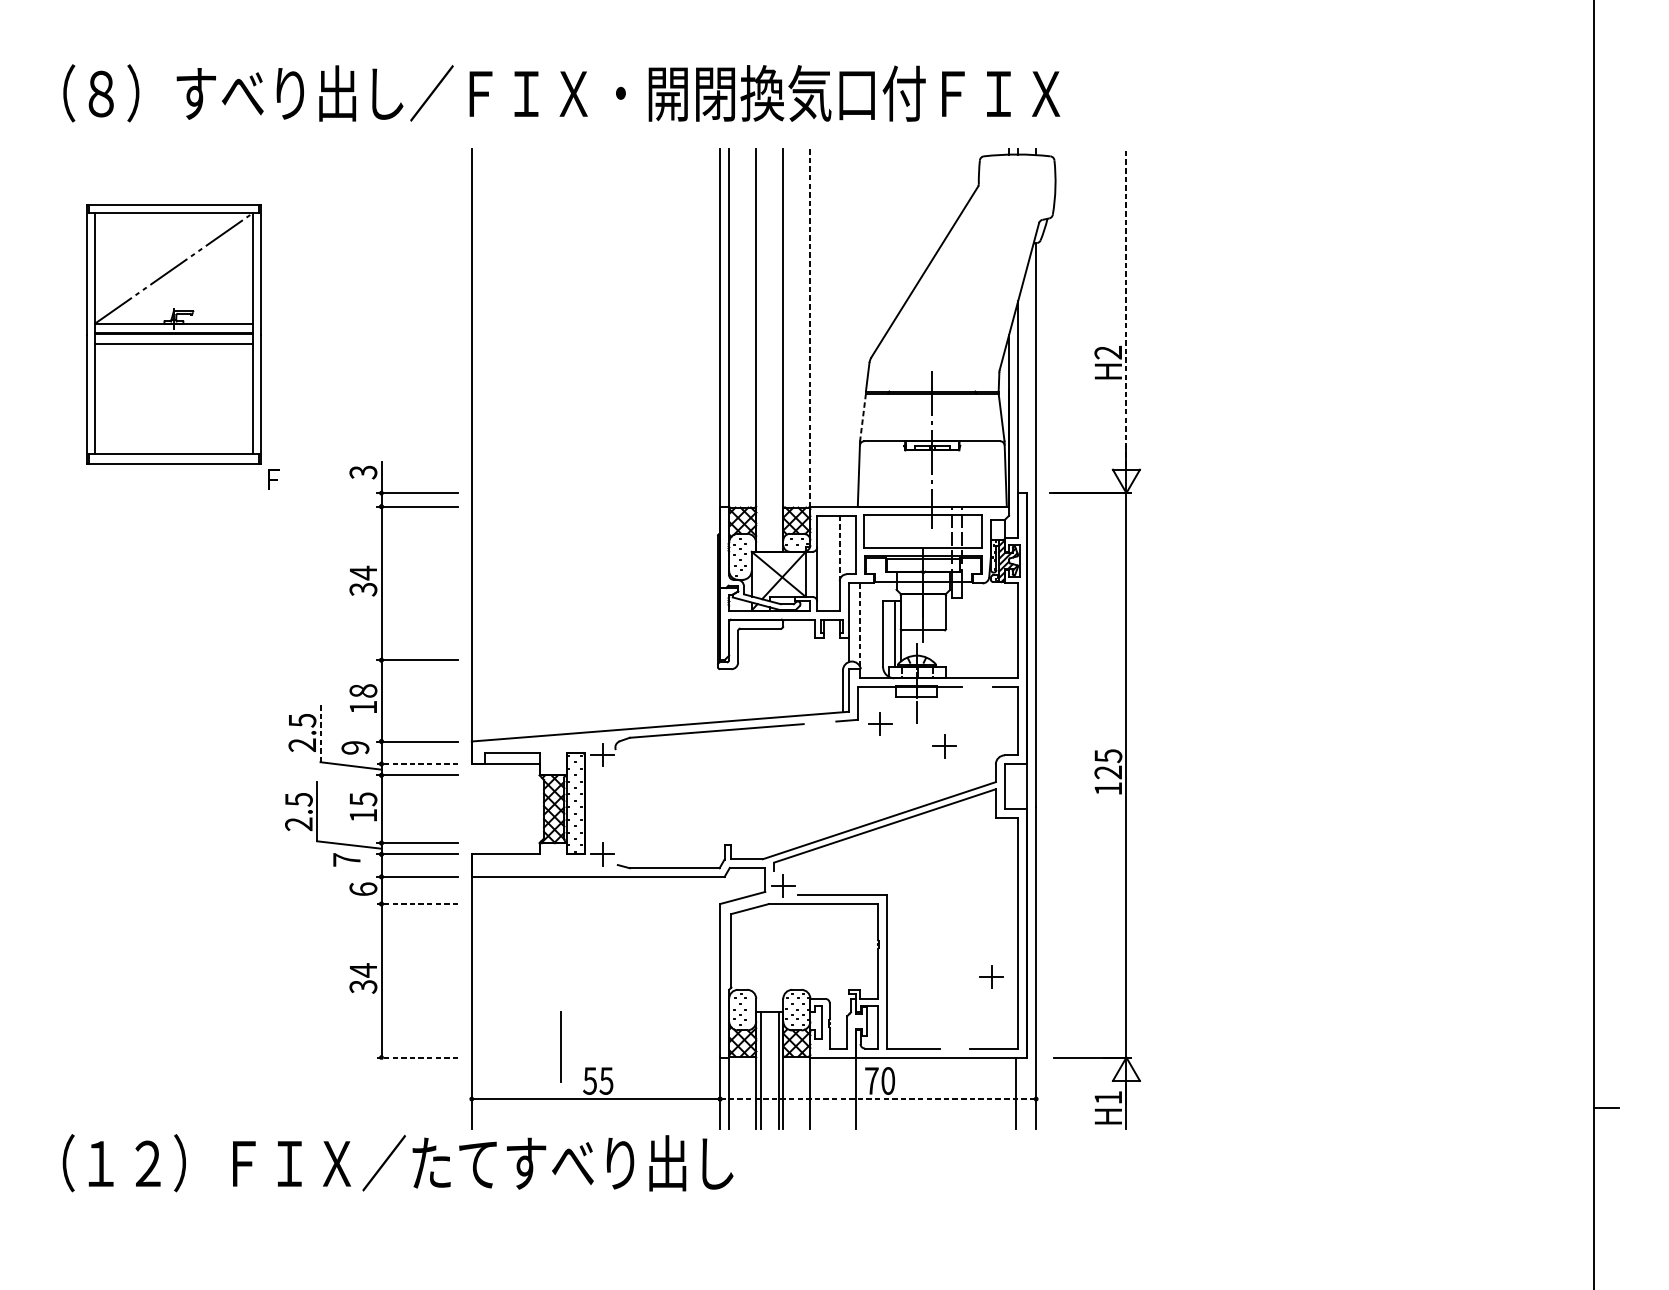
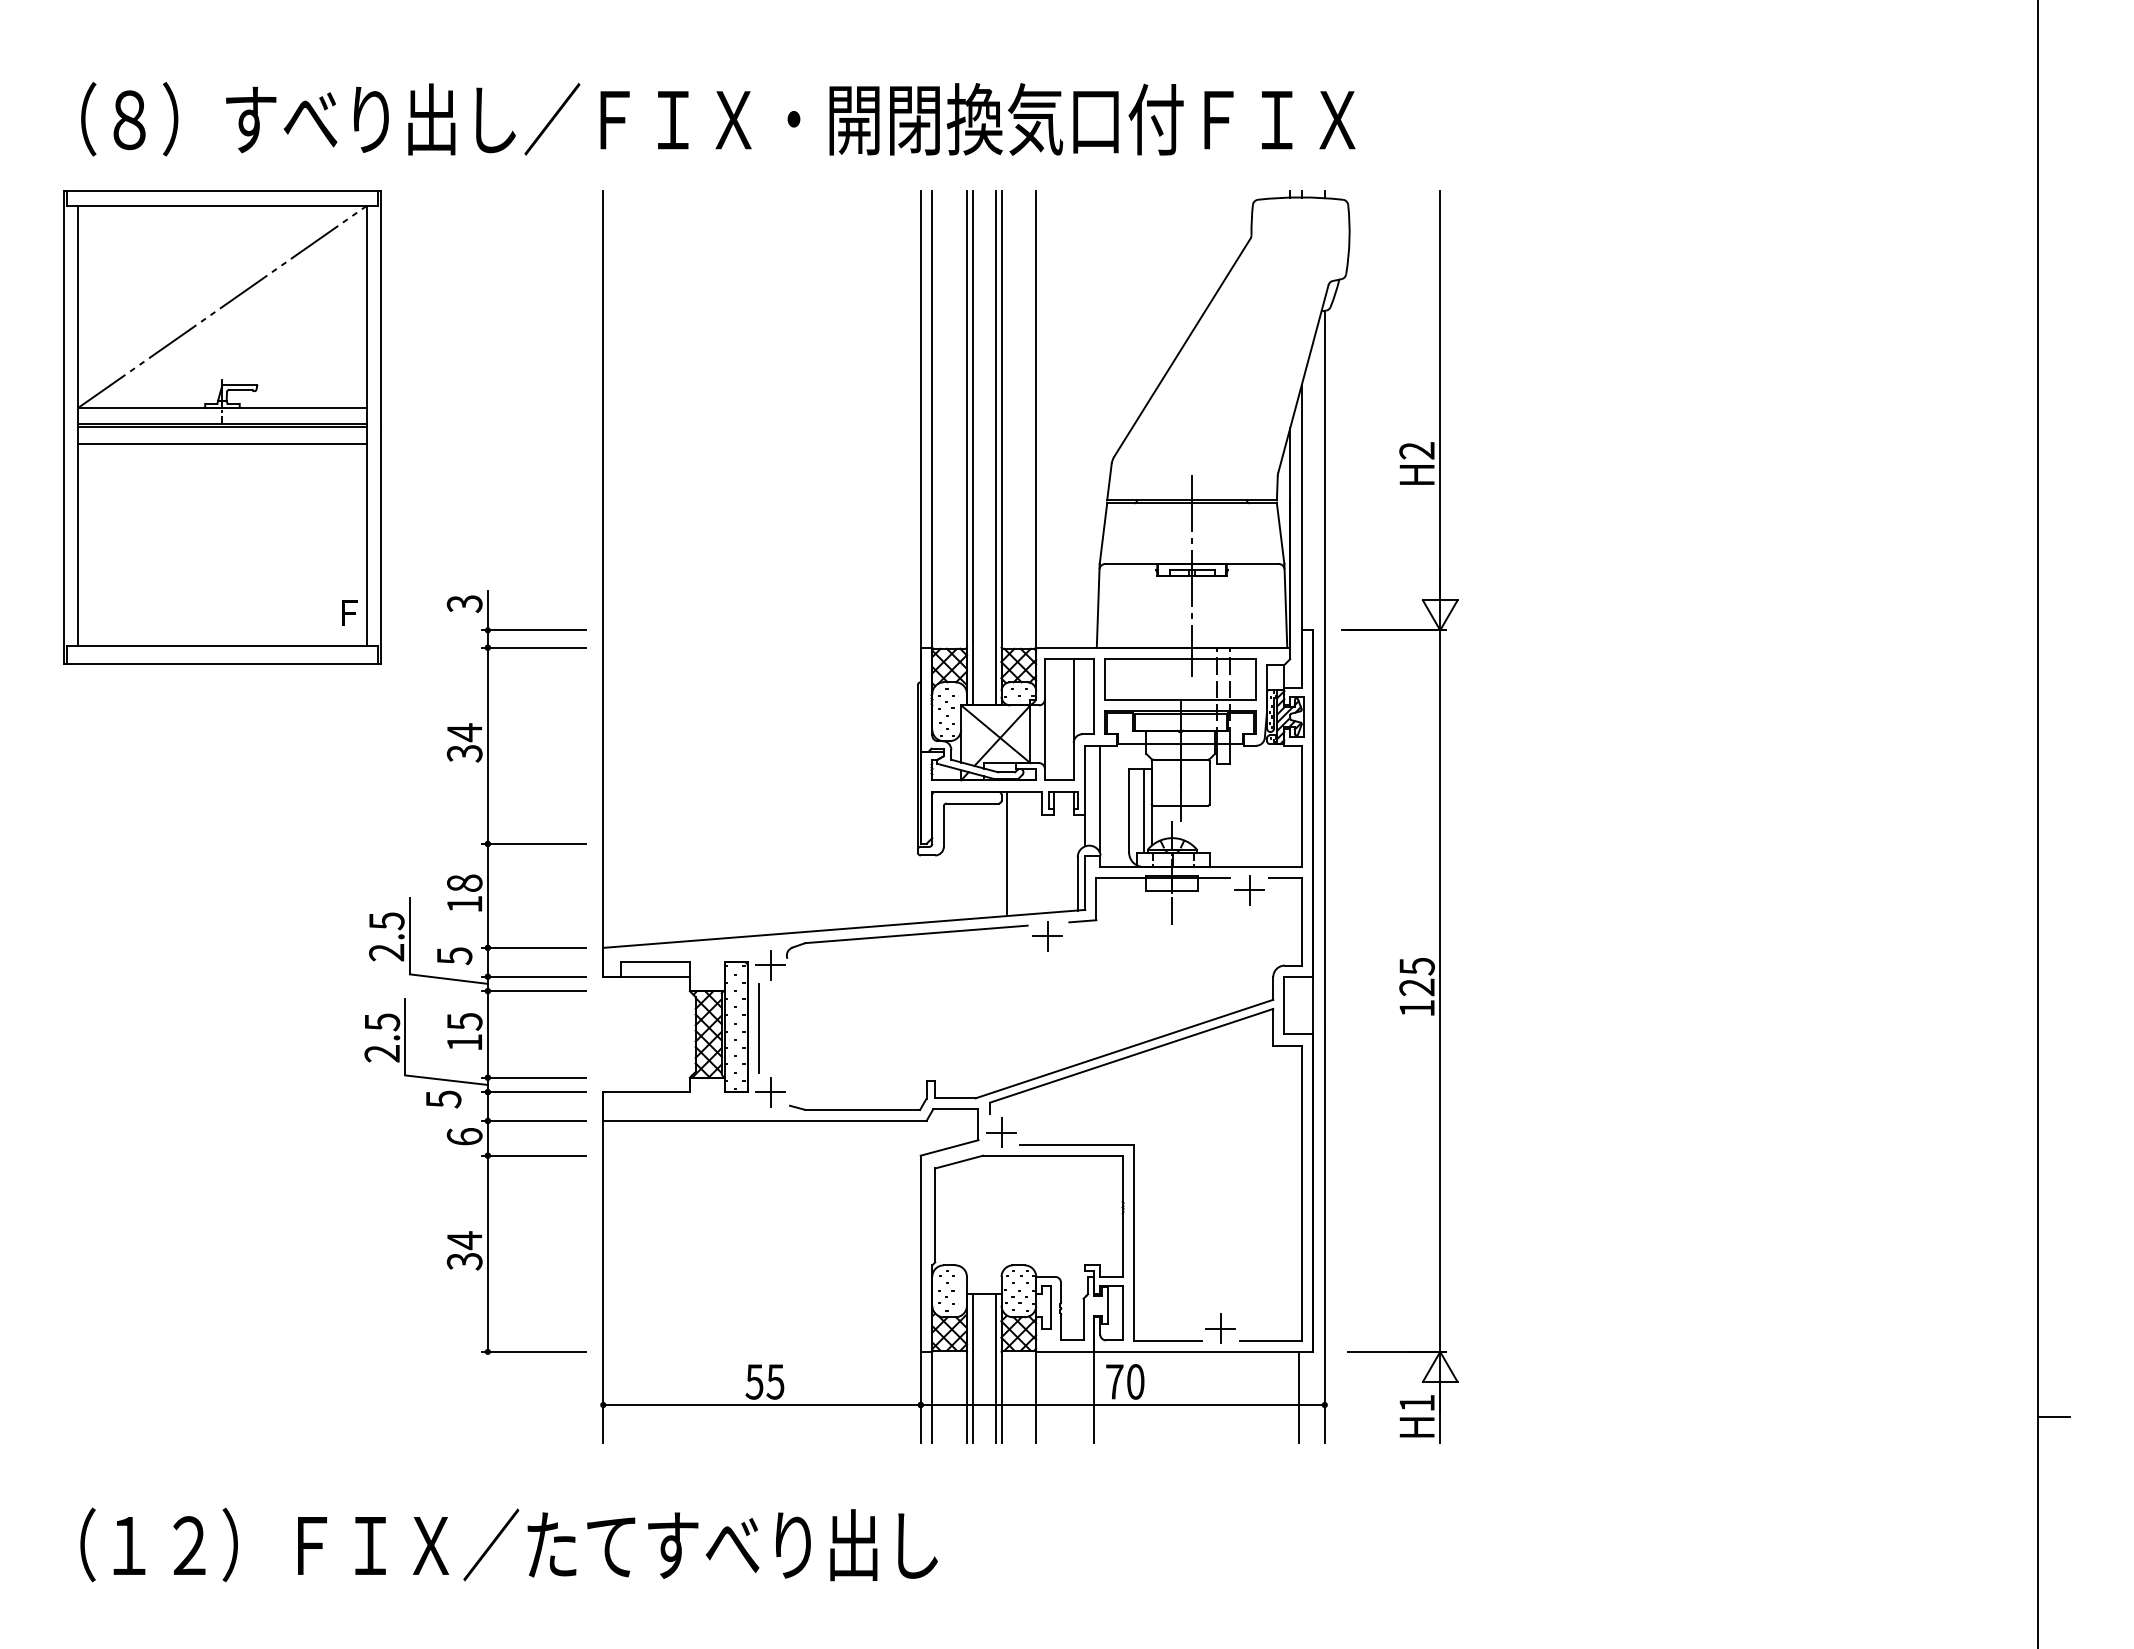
line: (1126, 307) -> (1440, 393), dashed -> solid
line: (810, 328) -> (1036, 420), dashed -> solid
part: (173, 334) -> (222, 427), size x1.43
line: (760, 350) -> (972, 447), added
line: (778, 350) -> (995, 447), added
line: (863, 418) -> (1103, 534), dashed -> solid
line: (839, 548) -> (1073, 701), dashed -> solid
line: (859, 624) -> (1099, 798), dashed -> solid
line: (787, 666) -> (1007, 852), added
part: (880, 724) -> (1047, 936), moved
line: (320, 731) -> (409, 935), dashed -> solid
part: (944, 746) -> (1249, 890), moved
text: (355, 748) -> (454, 956), 9 -> 5
line: (417, 763) -> (534, 976), dashed -> solid
text: (346, 860) -> (443, 1099), 7 -> 5
line: (417, 903) -> (534, 1155), dashed -> solid
part: (991, 976) -> (1220, 1328), moved
line: (561, 1047) -> (758, 1028), moved
line: (417, 1057) -> (534, 1351), dashed -> solid
line: (878, 1099) -> (1123, 1405), dashed -> solid
text: (397, 1162) -> (508, 1544), moved

